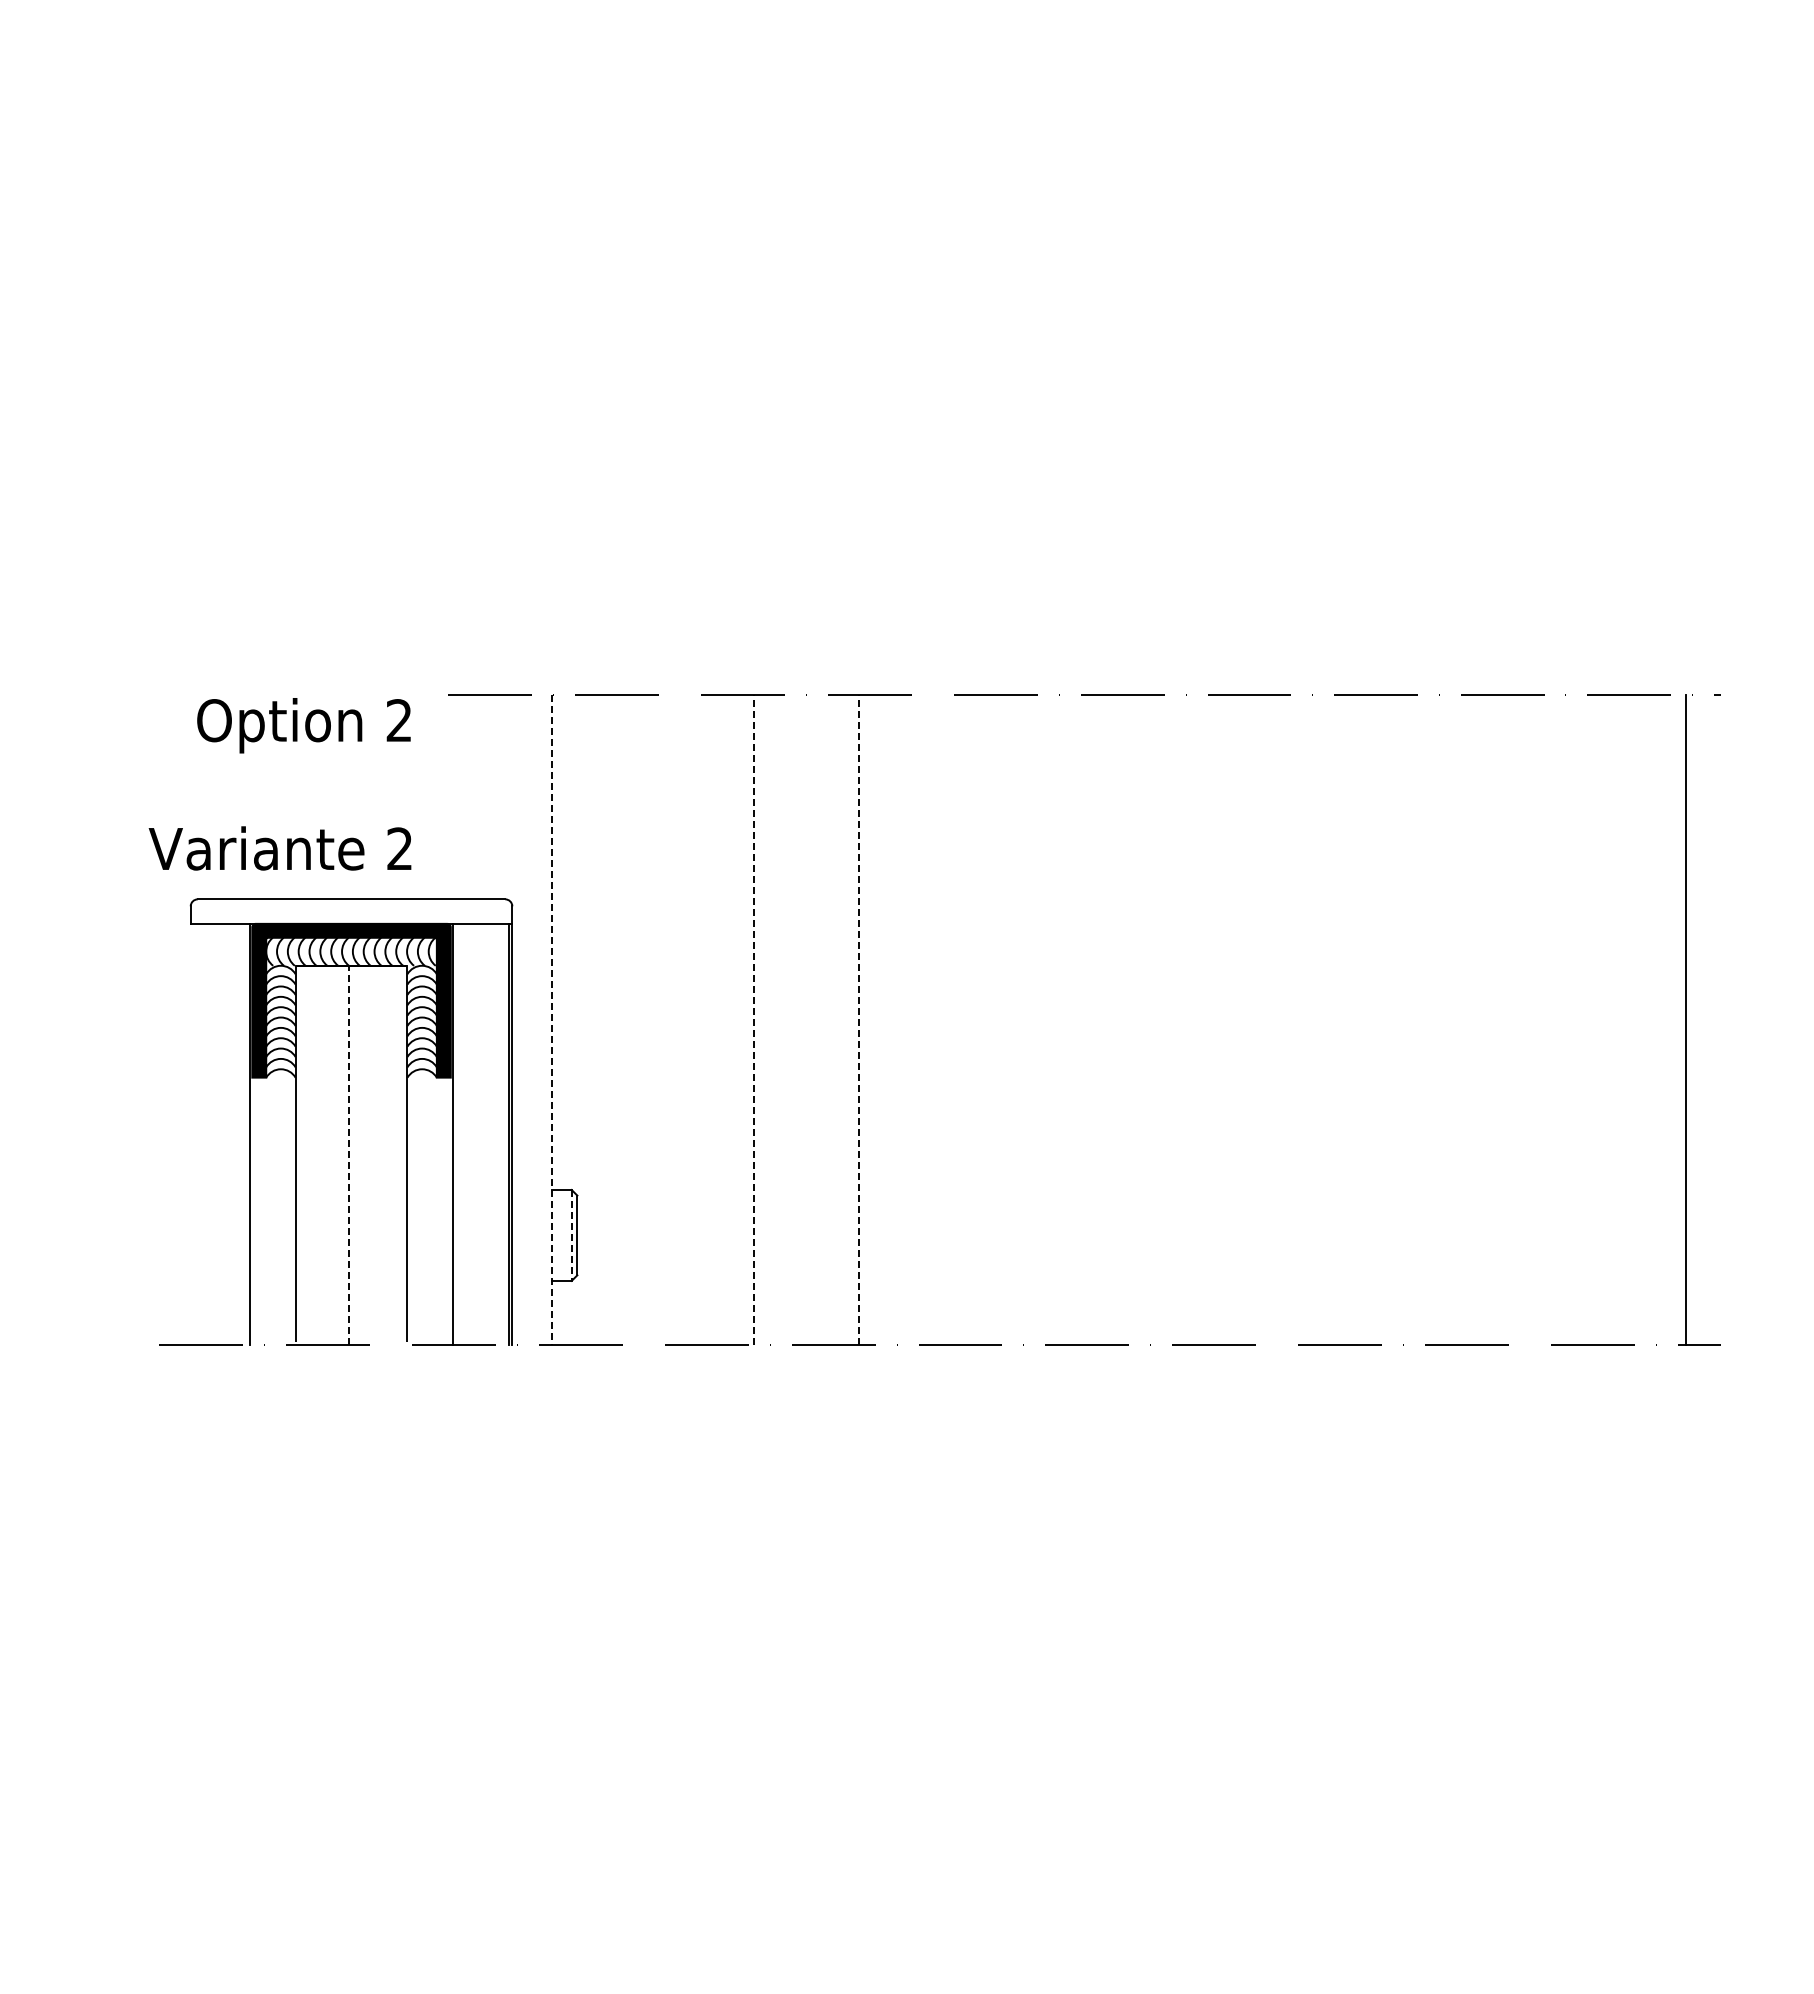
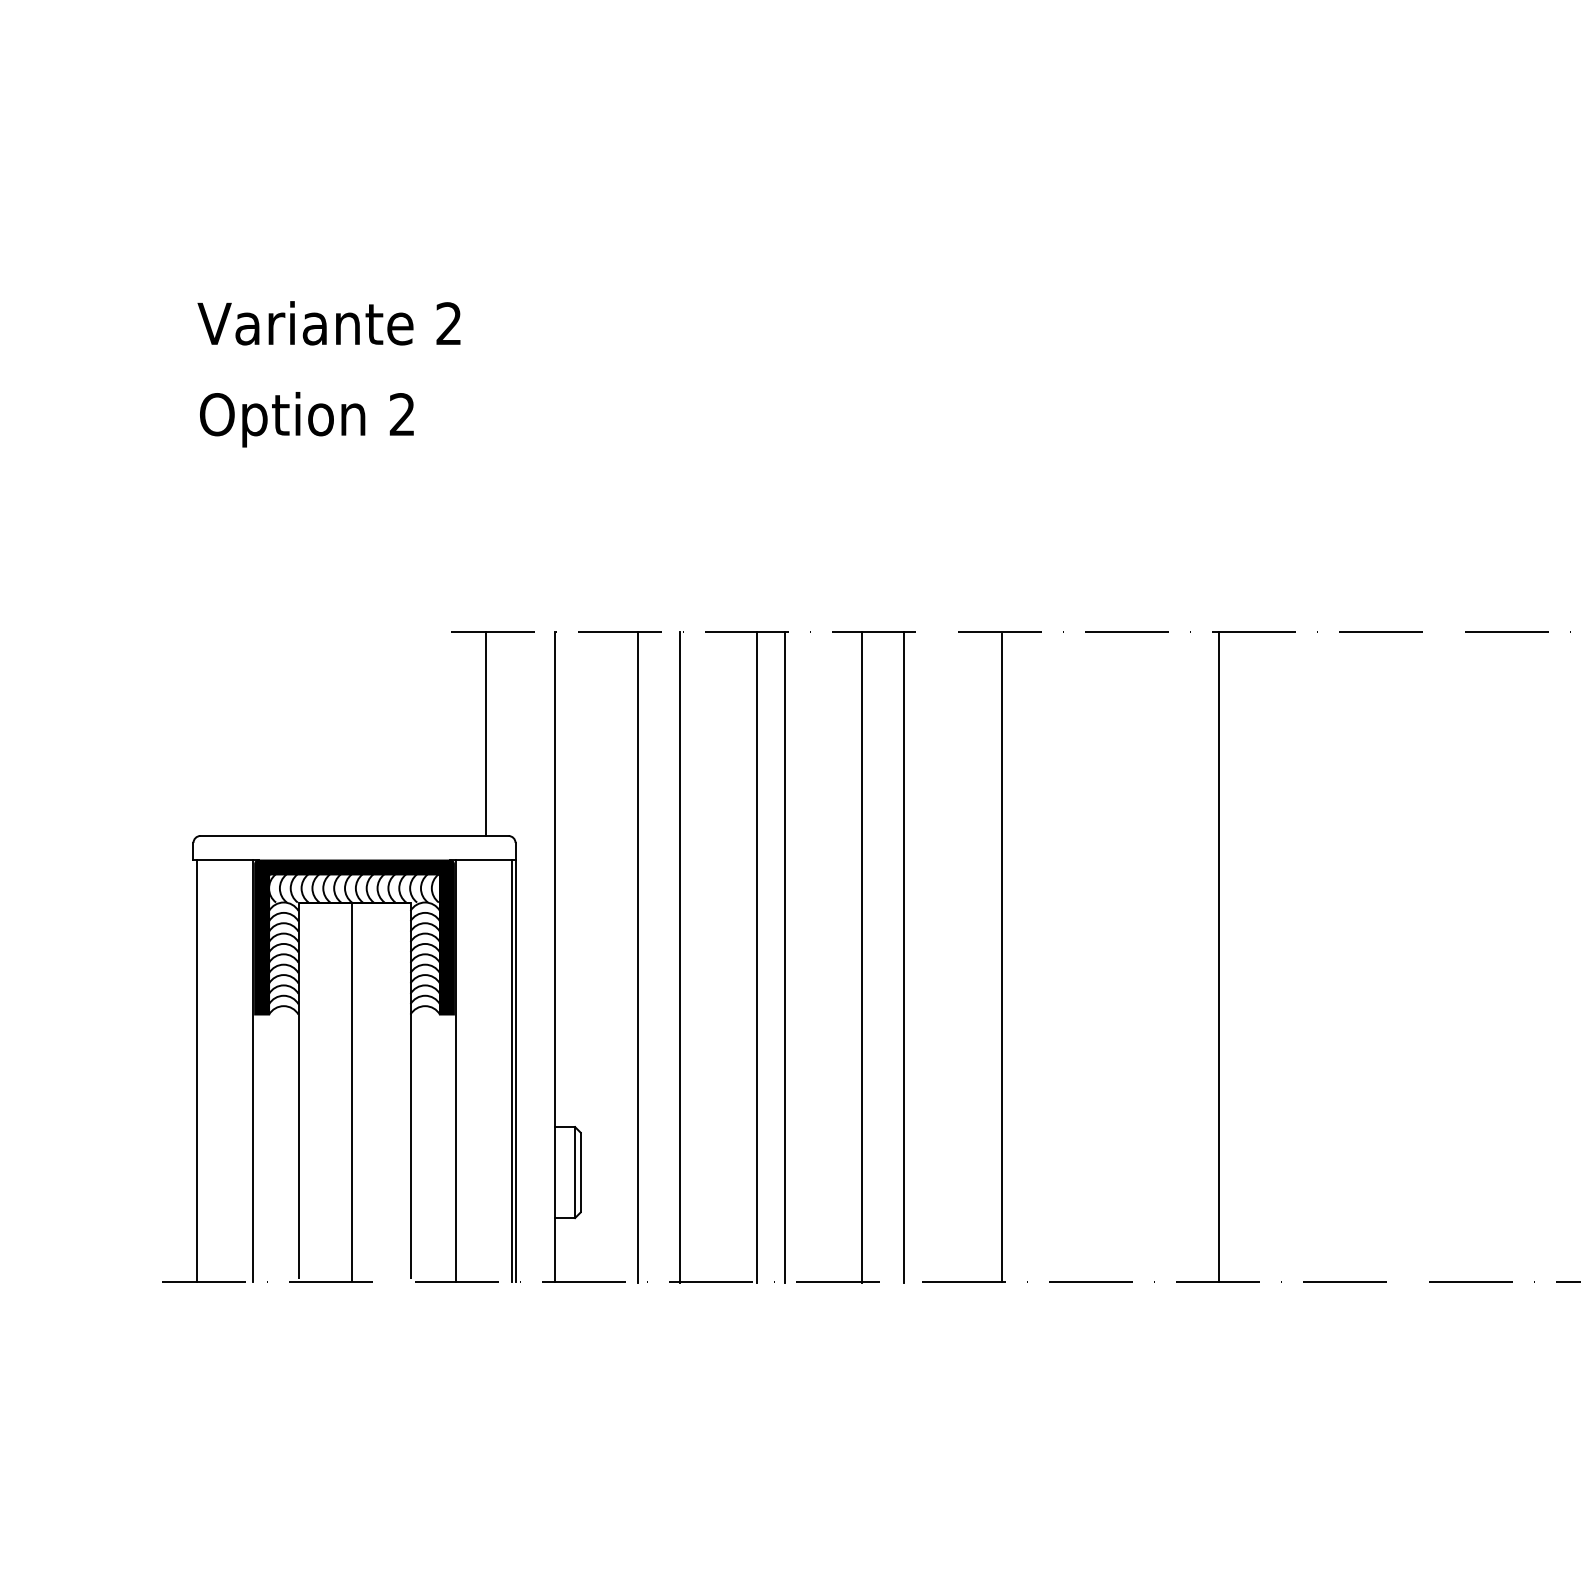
text: (303, 725) -> (306, 419), moved
line: (483, 797) -> (486, 733), added
text: (279, 848) -> (328, 323), moved
line: (753, 1019) -> (757, 956), dashed -> solid
line: (858, 1019) -> (862, 956), dashed -> solid
line: (552, 1020) -> (555, 957), dashed -> solid
line: (634, 1020) -> (637, 957), added
line: (676, 1020) -> (679, 957), added
line: (781, 1020) -> (785, 957), added
line: (900, 1020) -> (904, 957), added
line: (1215, 1020) -> (1219, 957), added
line: (998, 1021) -> (1002, 958), added
line: (194, 1134) -> (197, 1071), added
line: (349, 1155) -> (352, 1092), dashed -> solid
line: (571, 1235) -> (574, 1172), dashed -> solid

